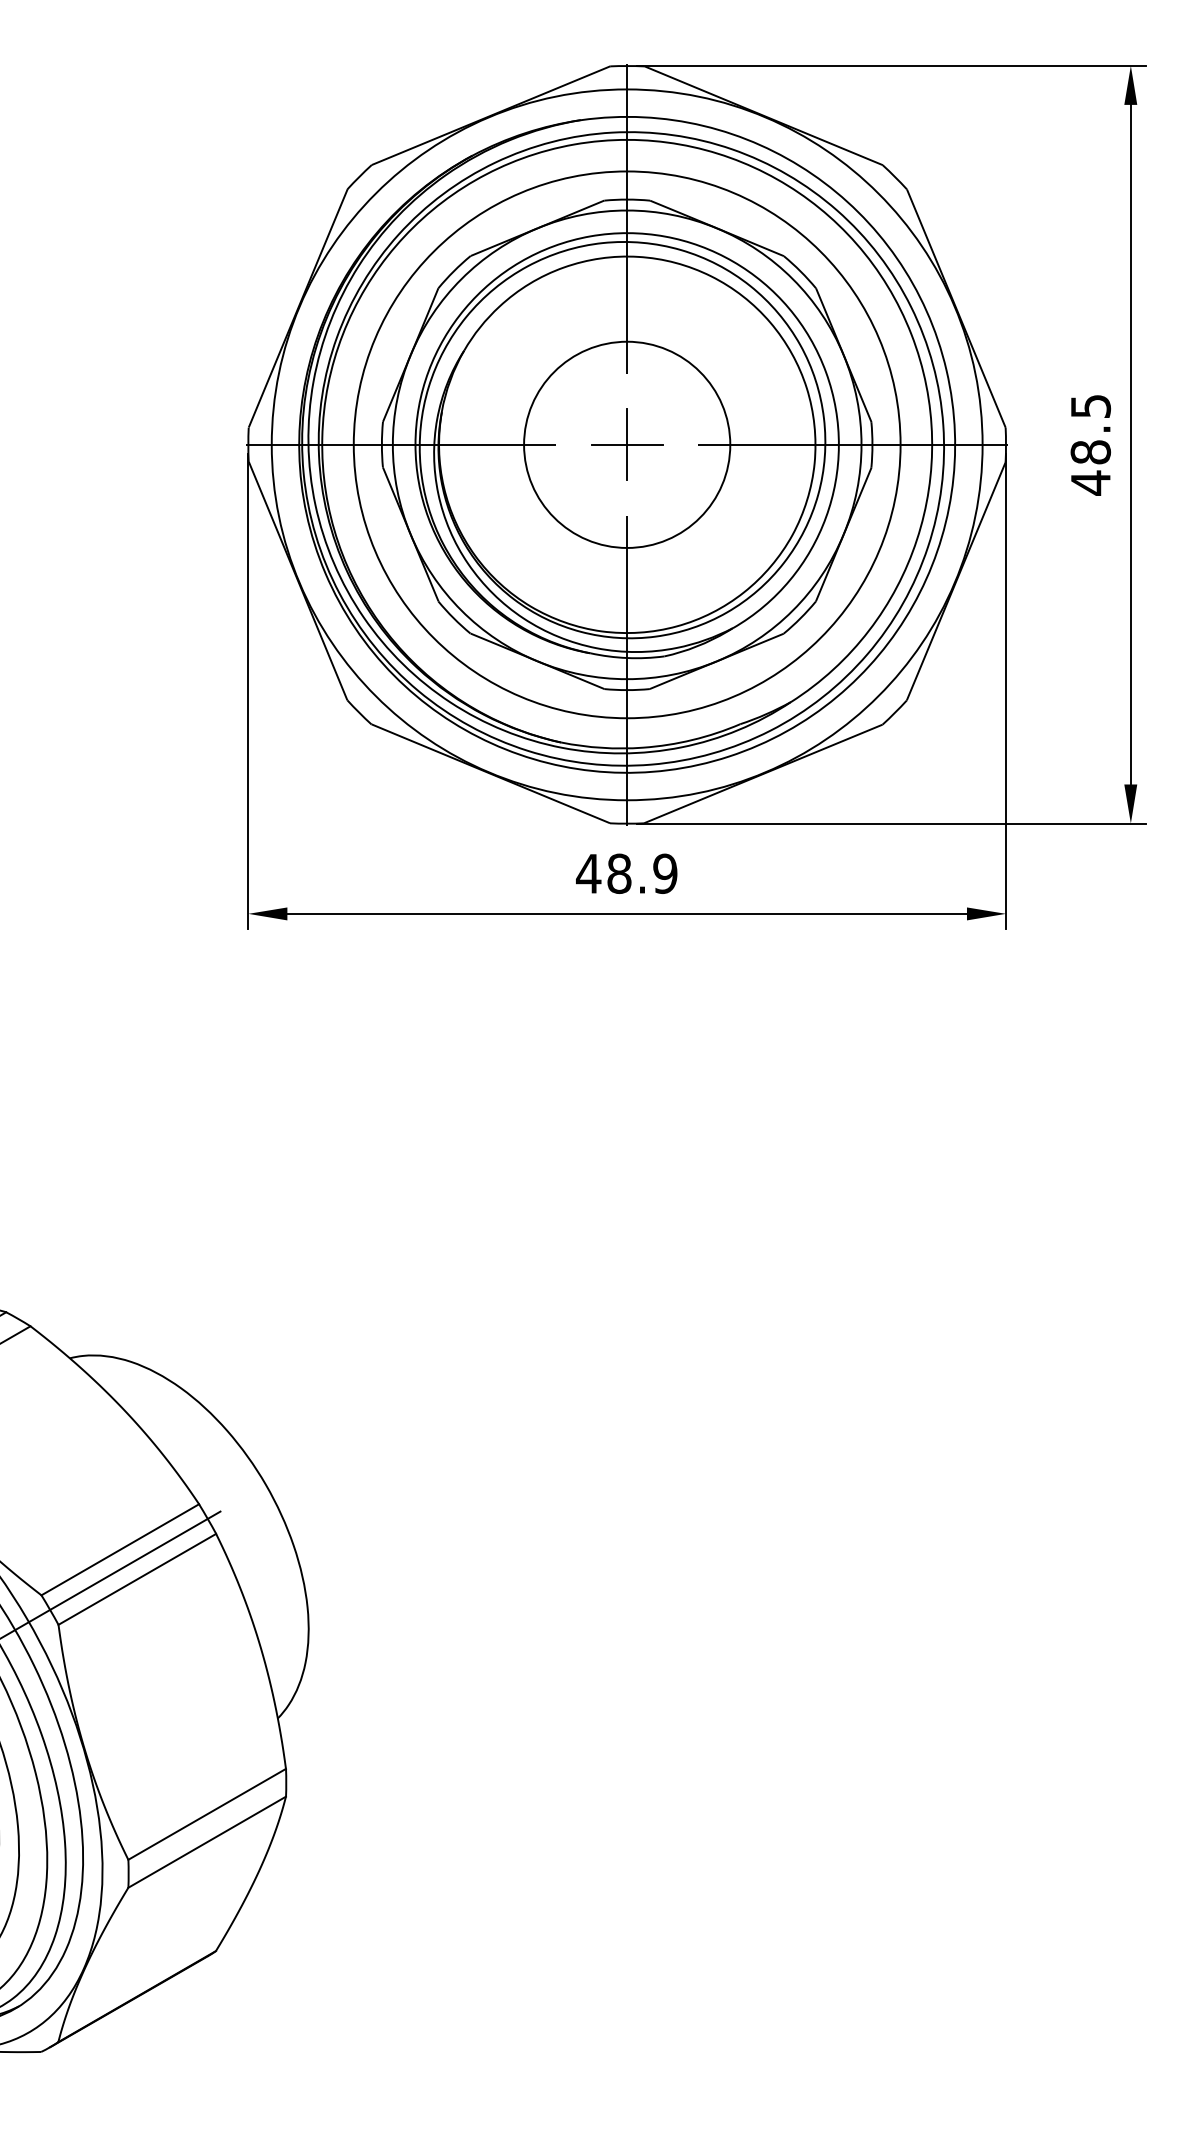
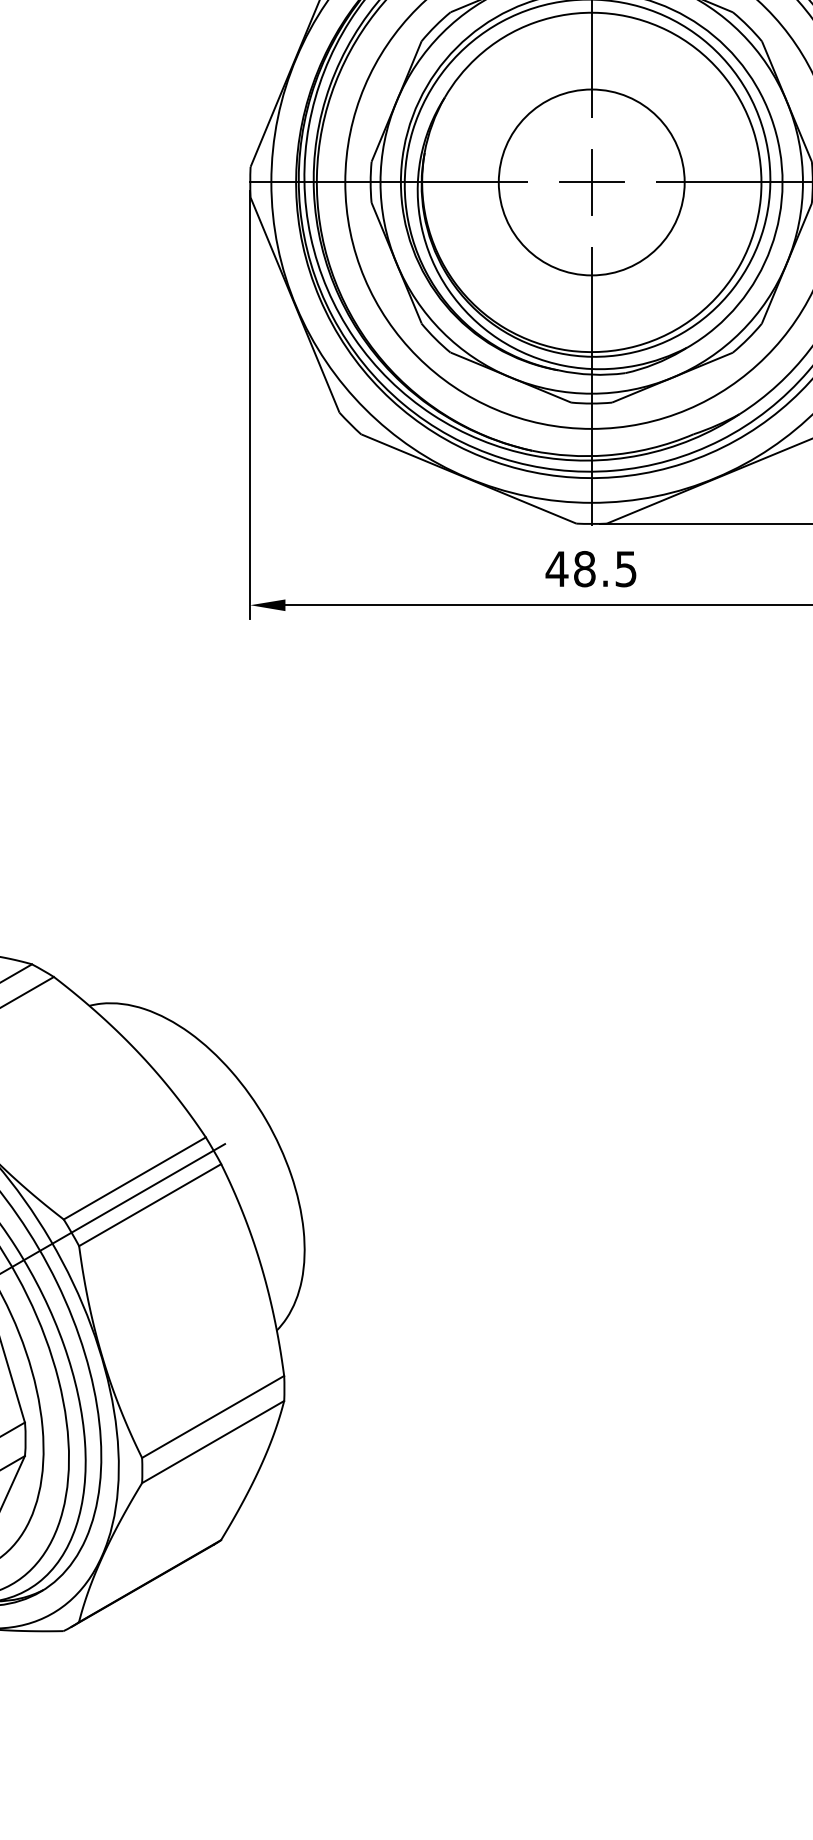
text: (665, 873) -> (626, 568), 48.9 -> 48.5

